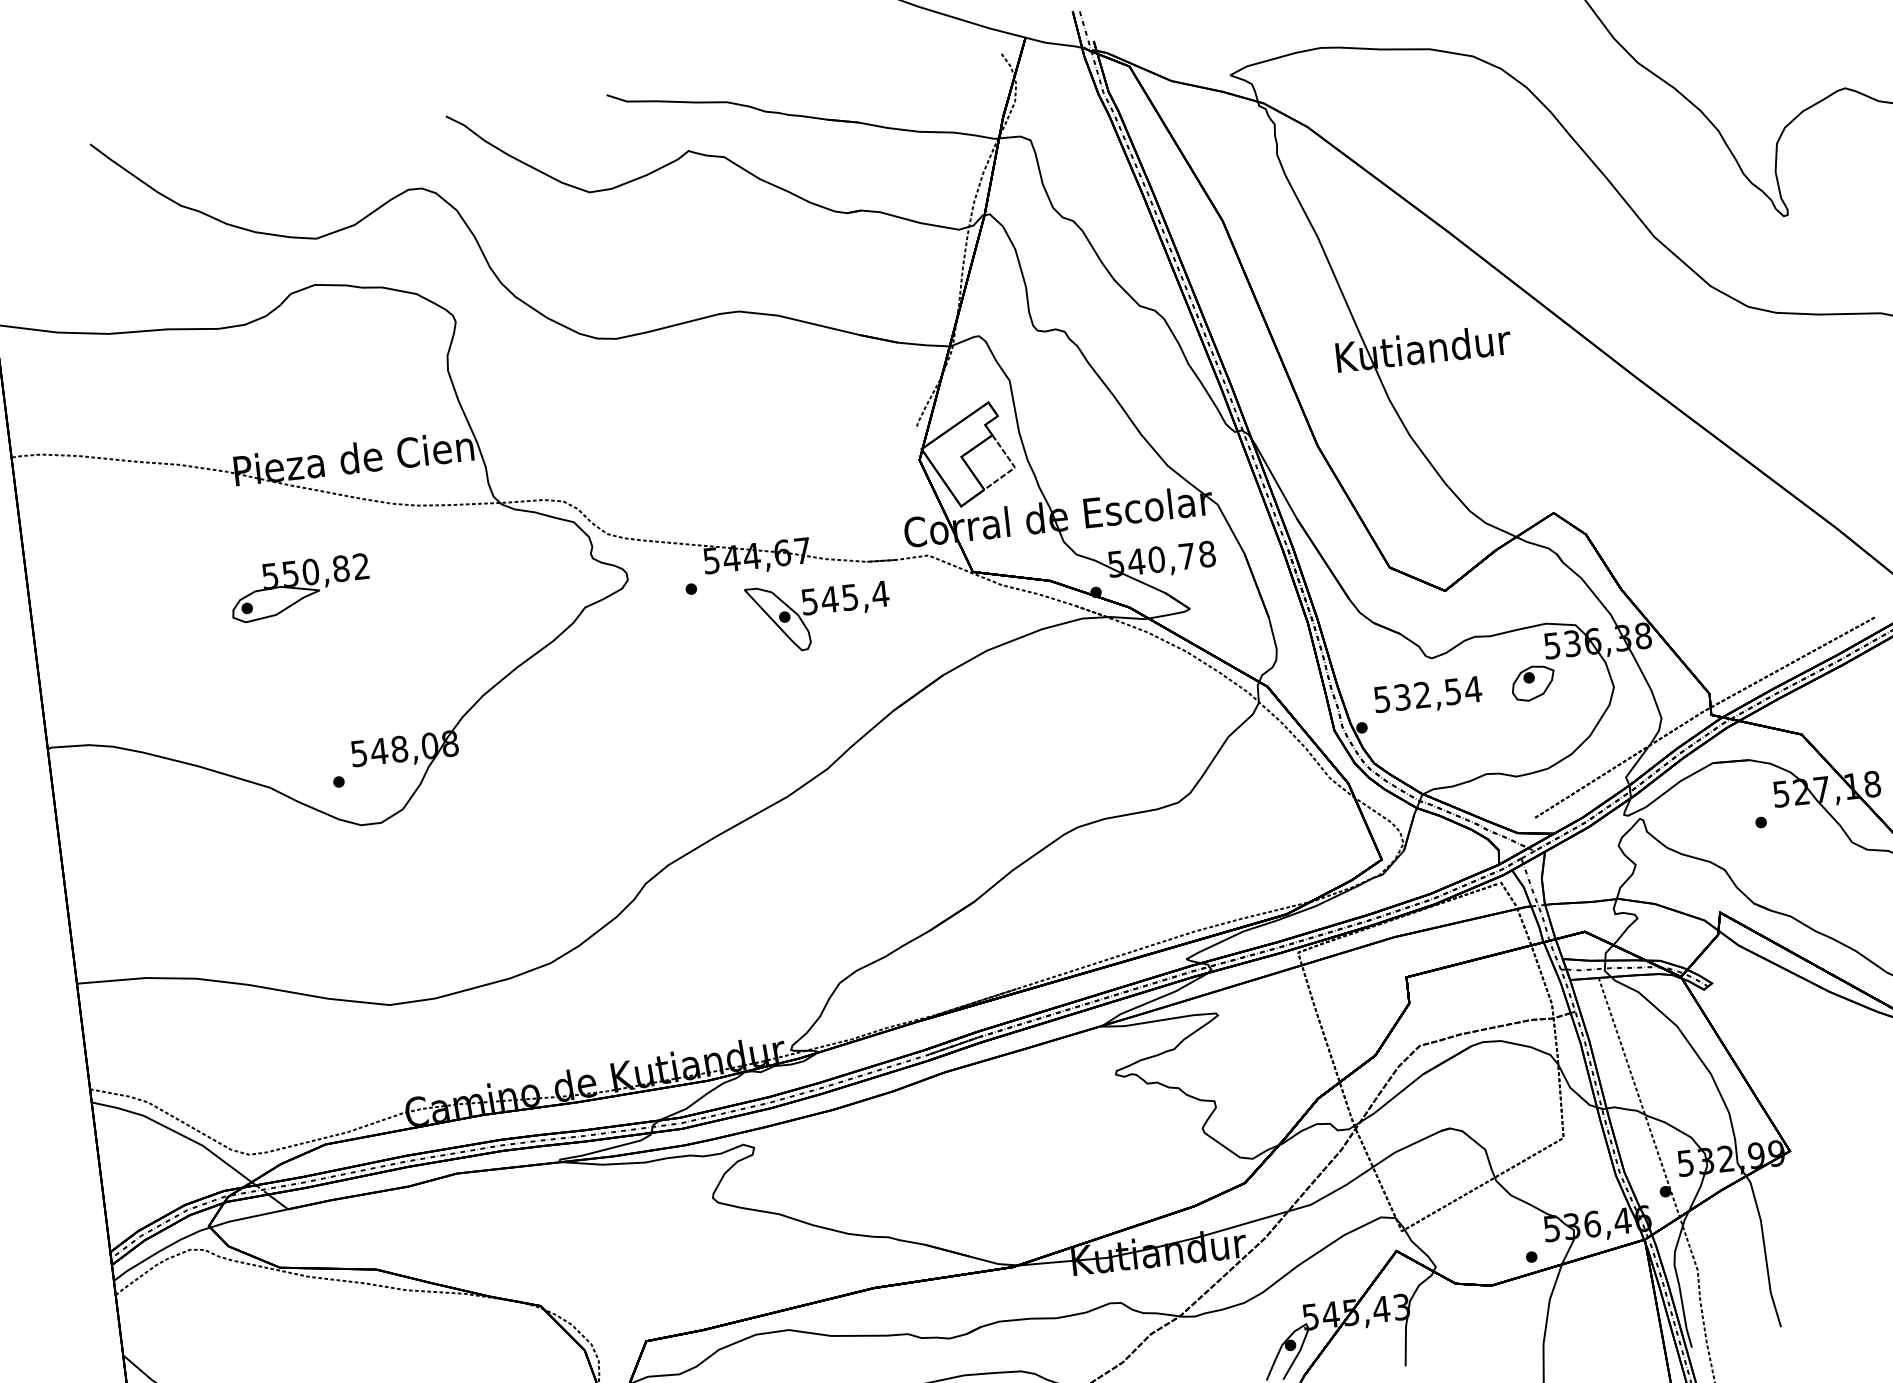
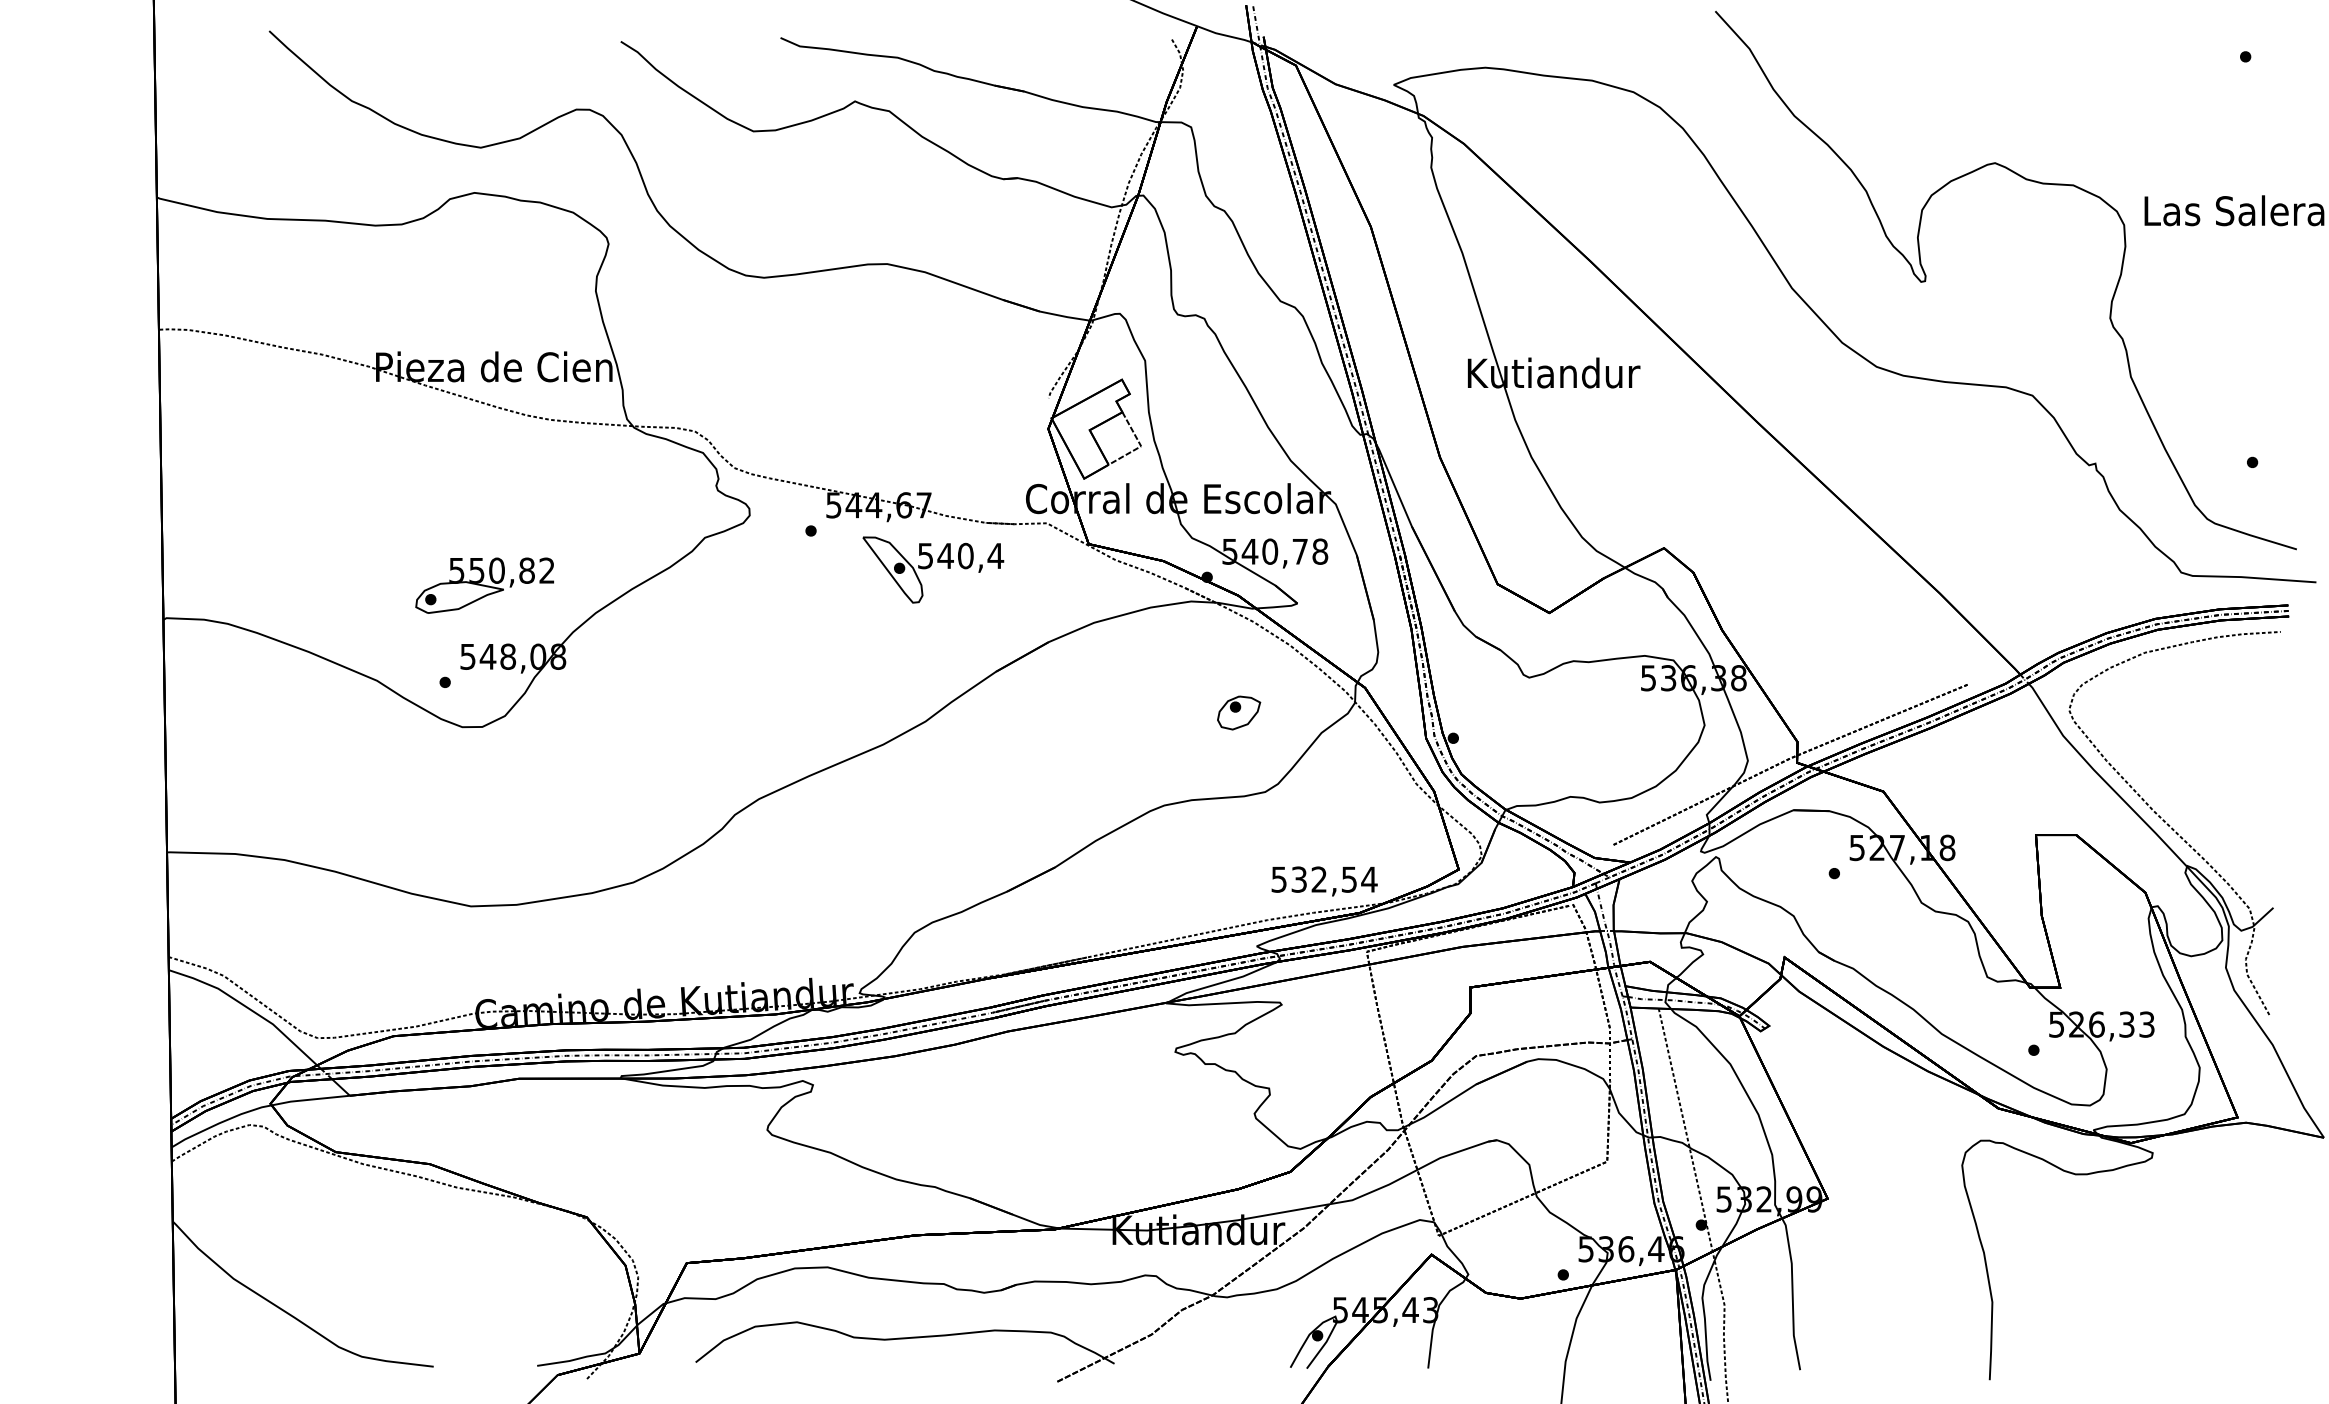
part: (299, 588) -> (484, 585), moved
text: (849, 596) -> (965, 555), 545,4 -> 540,4
part: (1533, 682) -> (1239, 712), moved
text: (1428, 696) -> (1324, 881), moved

